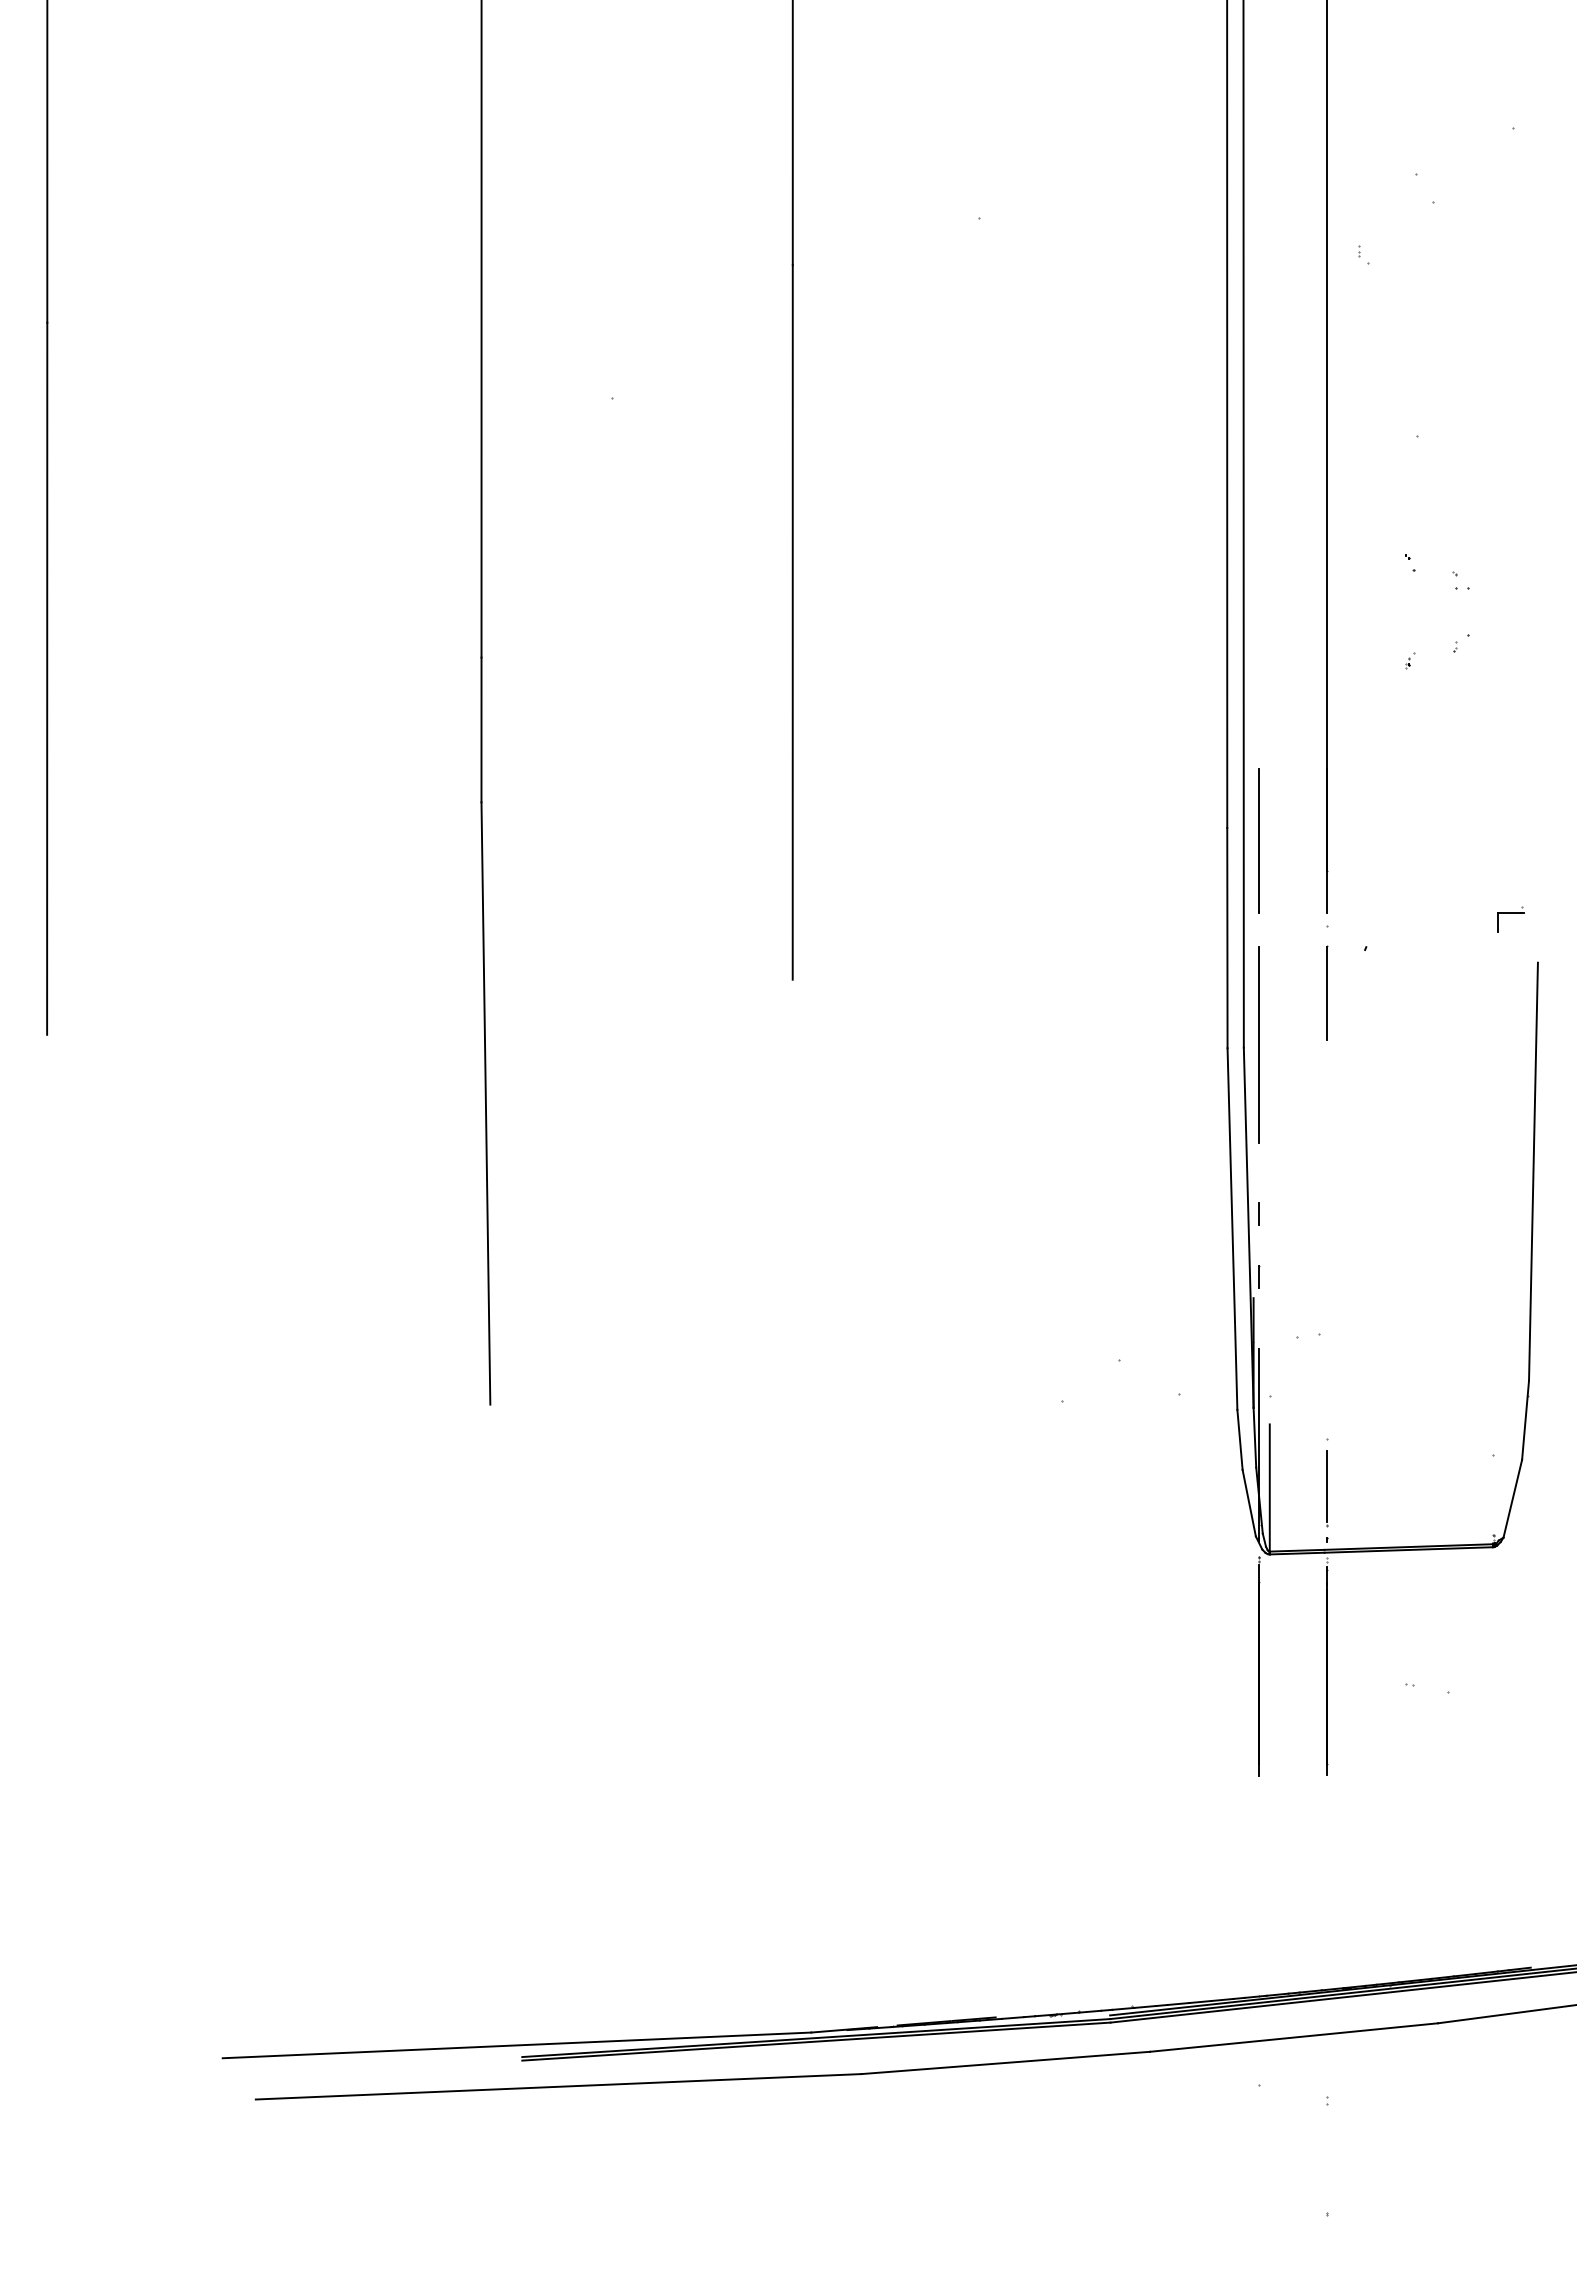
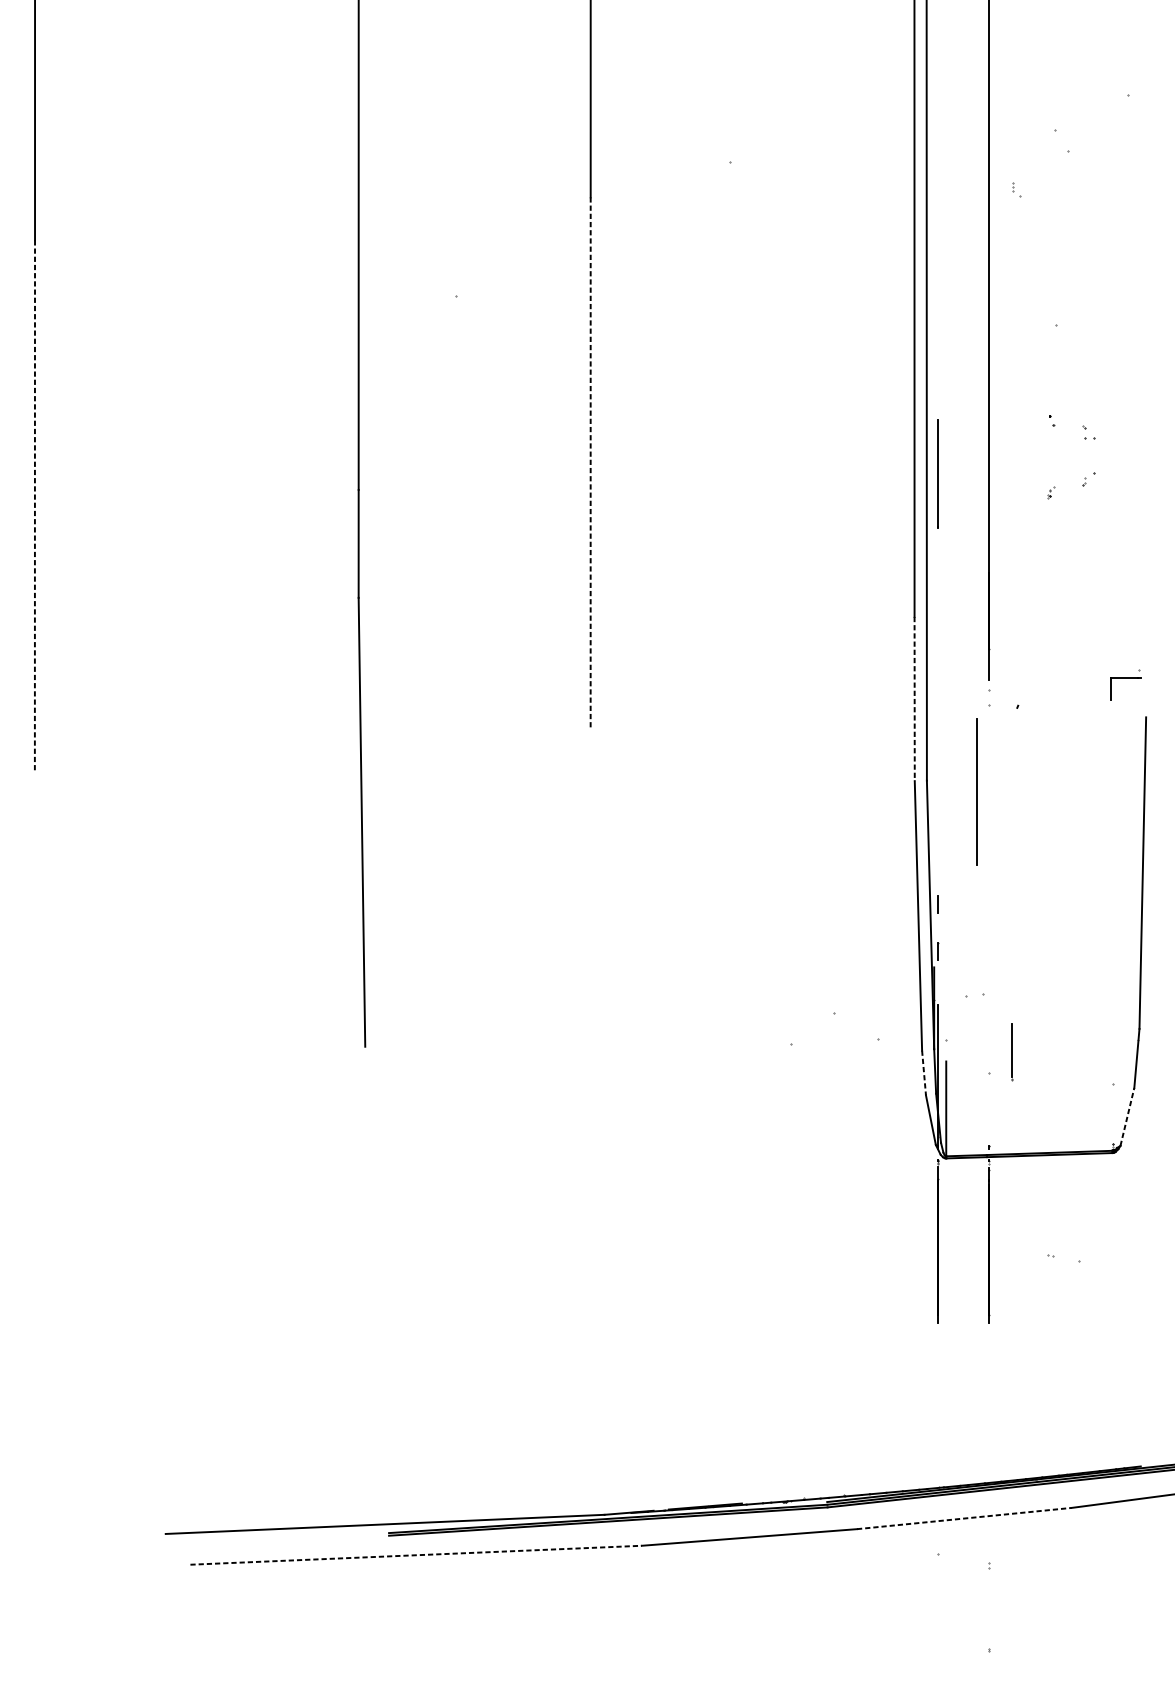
line: (792, 622) -> (590, 463), solid -> dashed
line: (47, 679) -> (35, 506), solid -> dashed
line: (1258, 840) -> (937, 473), moved
part: (1510, 919) -> (1125, 685), size x1.6
line: (1227, 938) -> (914, 699), solid -> dashed
line: (1327, 993) -> (989, 740), removed
line: (1258, 1044) -> (976, 791), moved
line: (1240, 1440) -> (924, 1073), solid -> dashed
line: (1327, 1488) -> (1012, 1051), moved
line: (1512, 1498) -> (1127, 1116), solid -> dashed
line: (1294, 2037) -> (964, 1518), solid -> dashed
line: (559, 2086) -> (416, 1555), solid -> dashed

